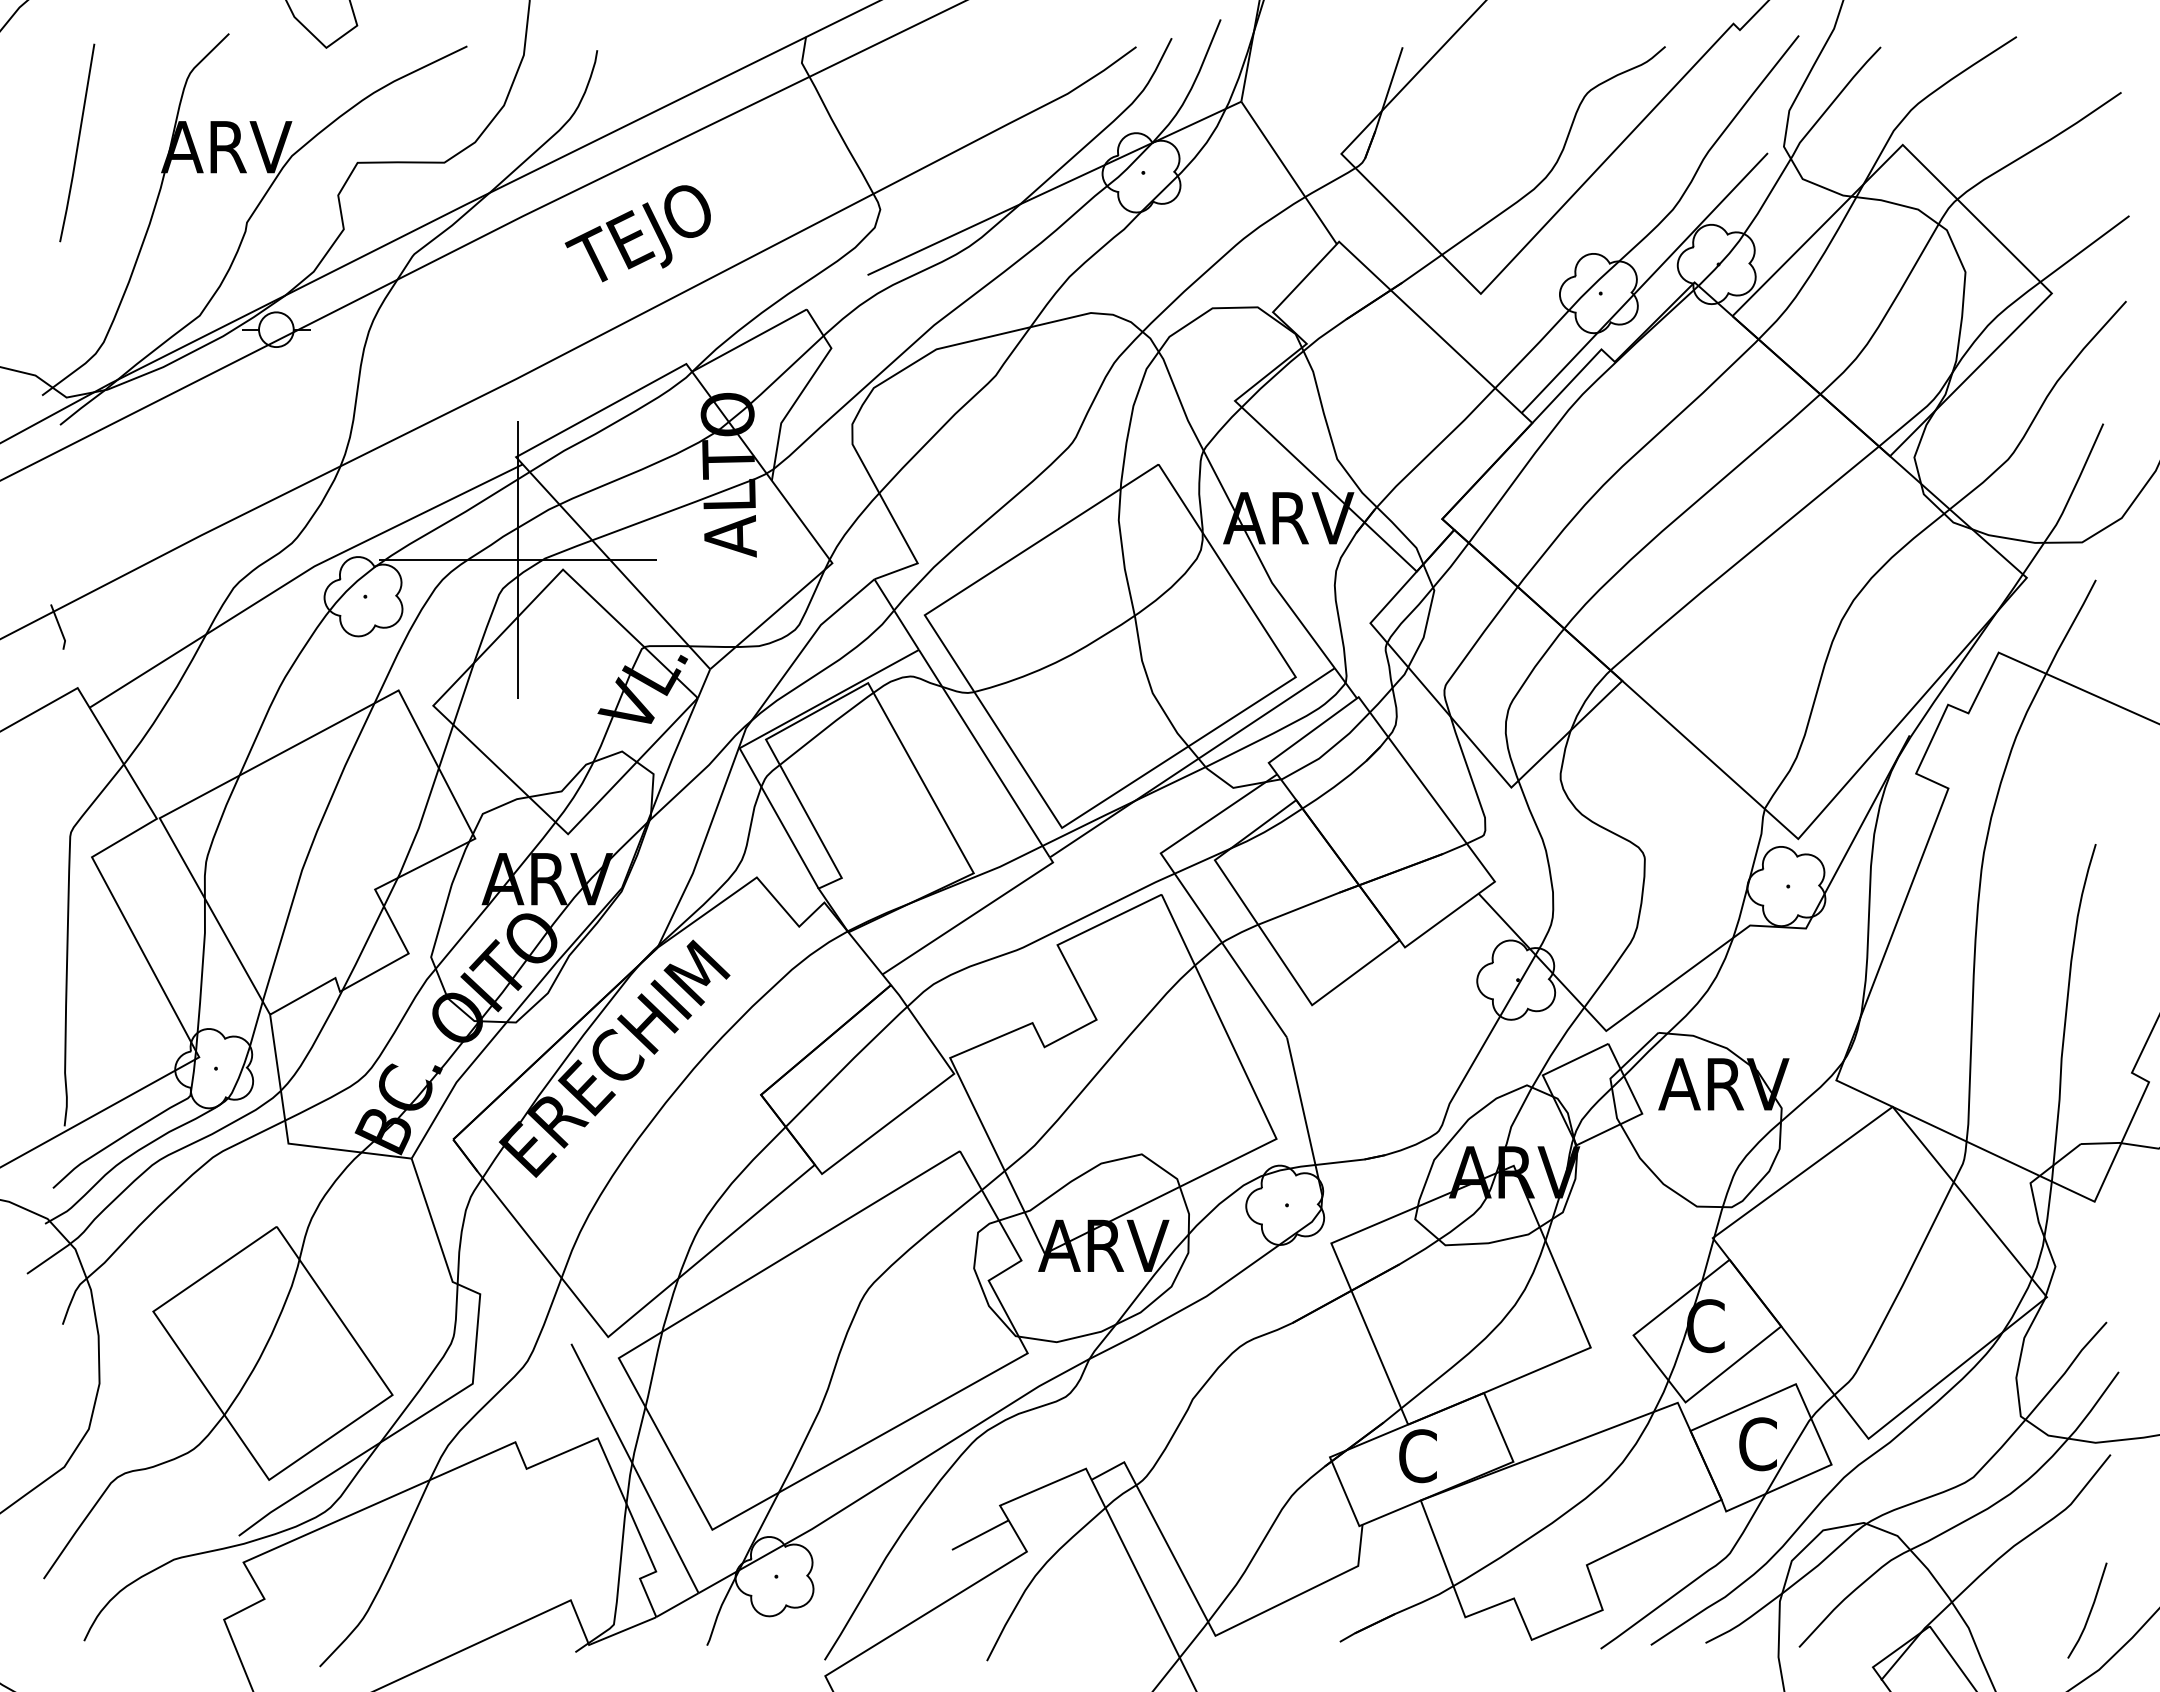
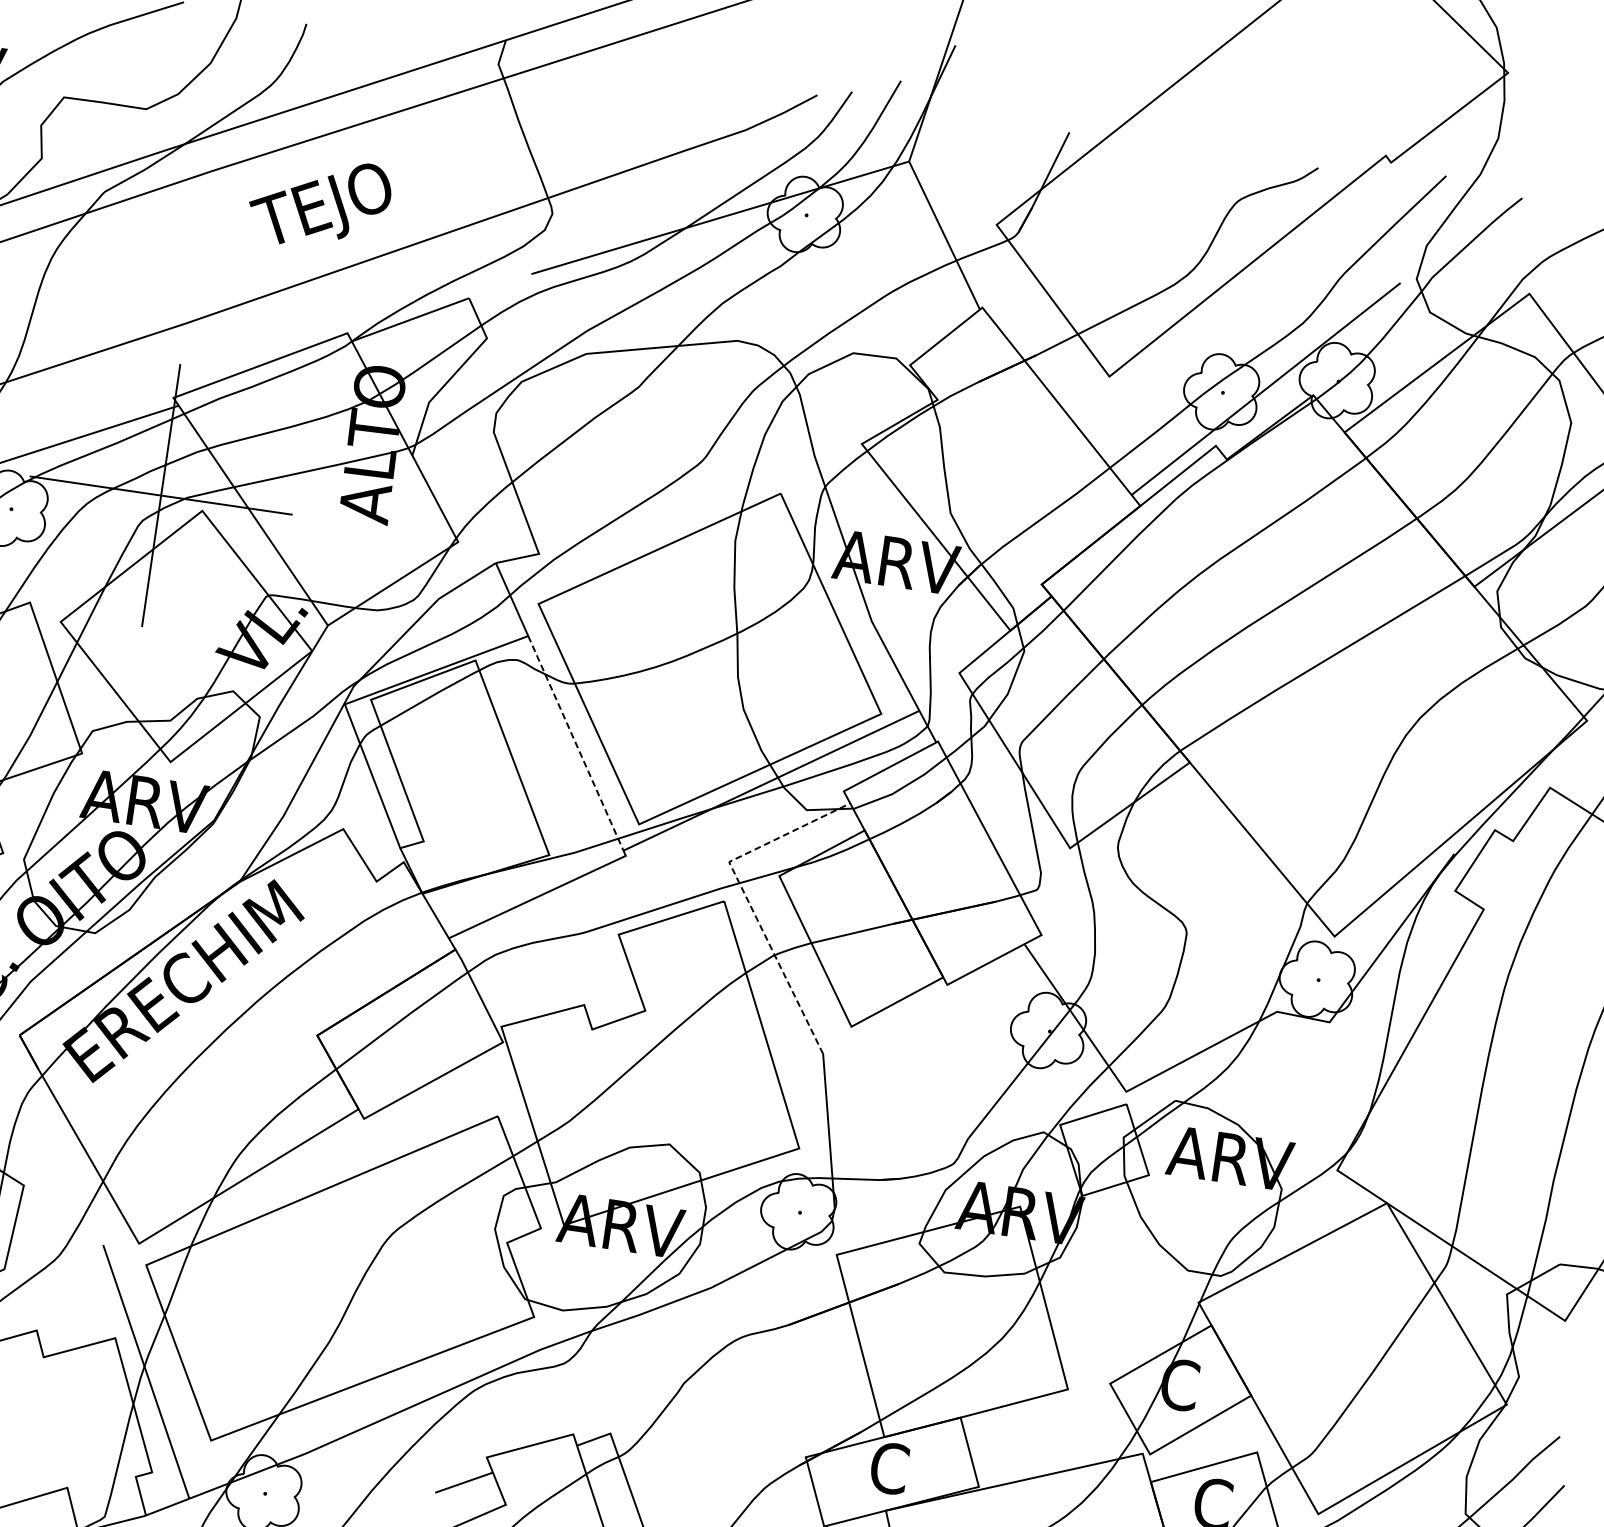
line: (984, 753) -> (575, 743), solid -> dashed
line: (1183, 887) -> (745, 897), solid -> dashed

